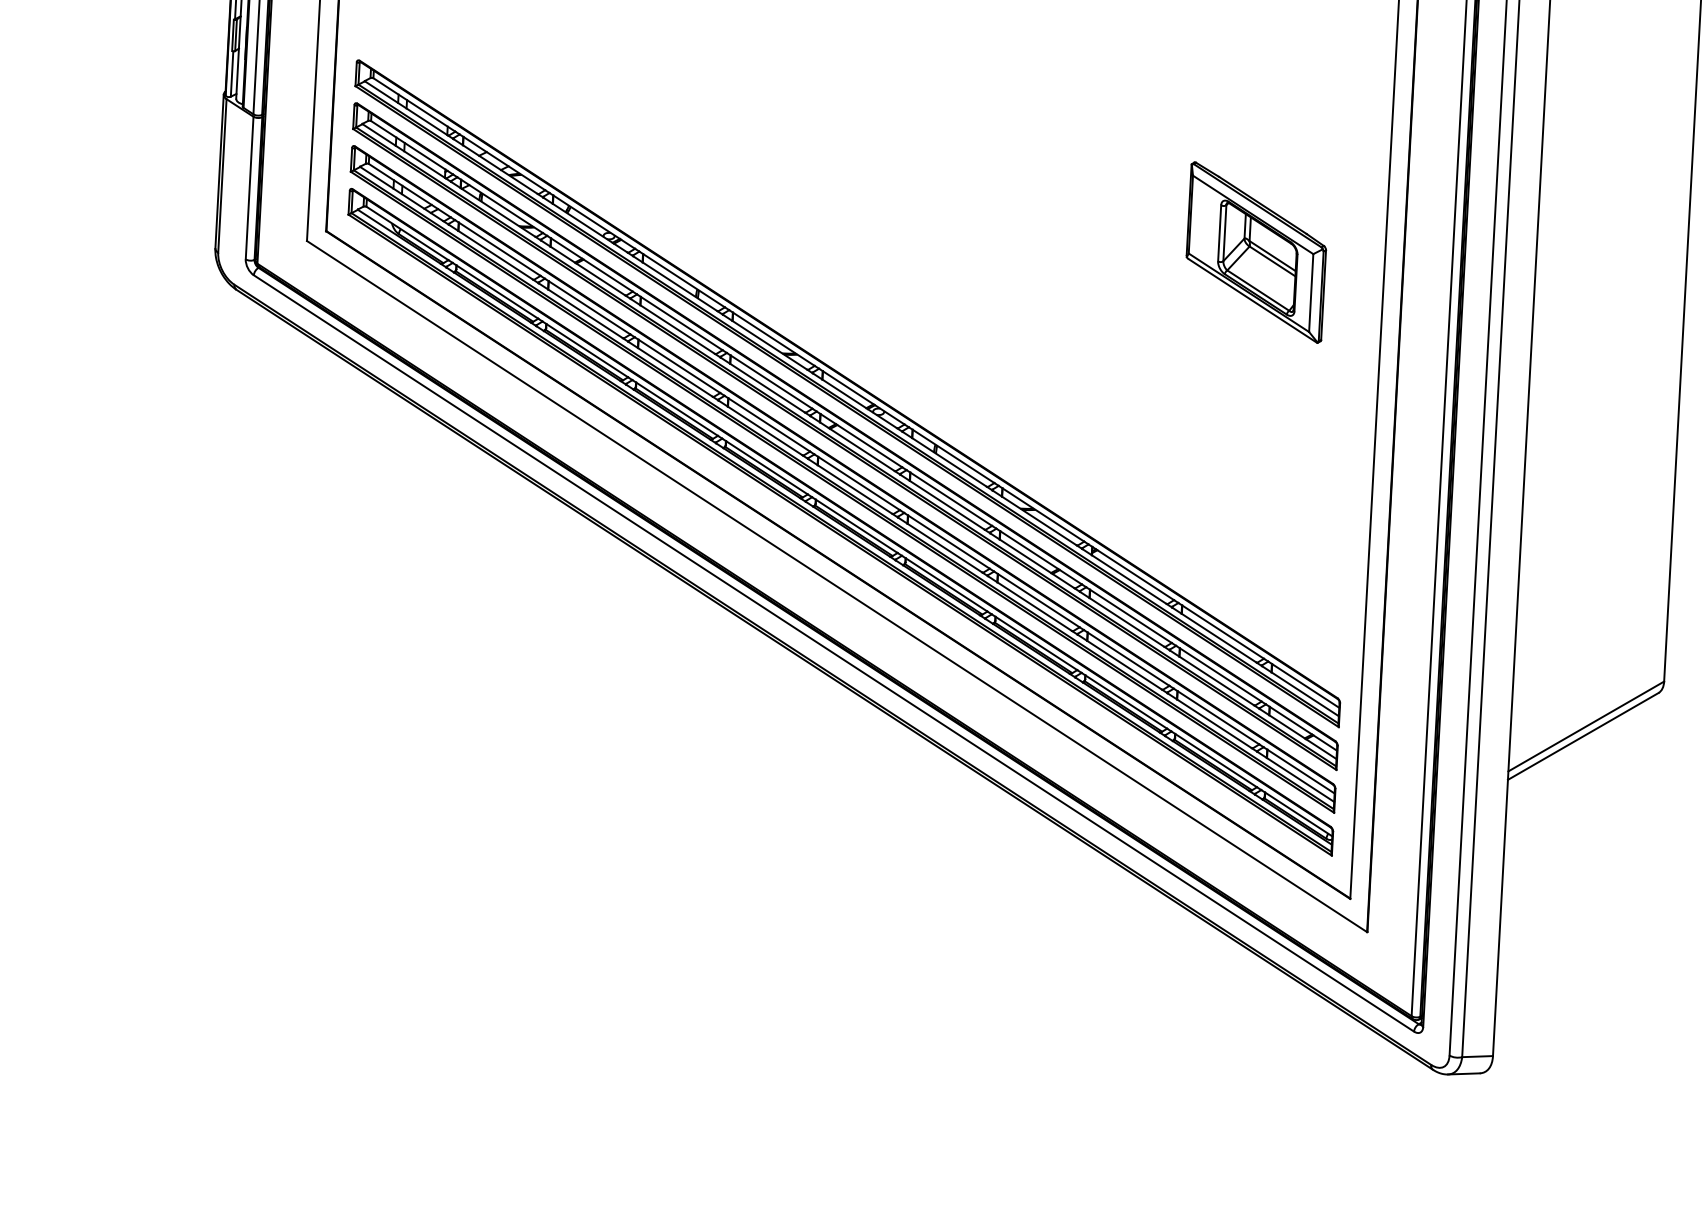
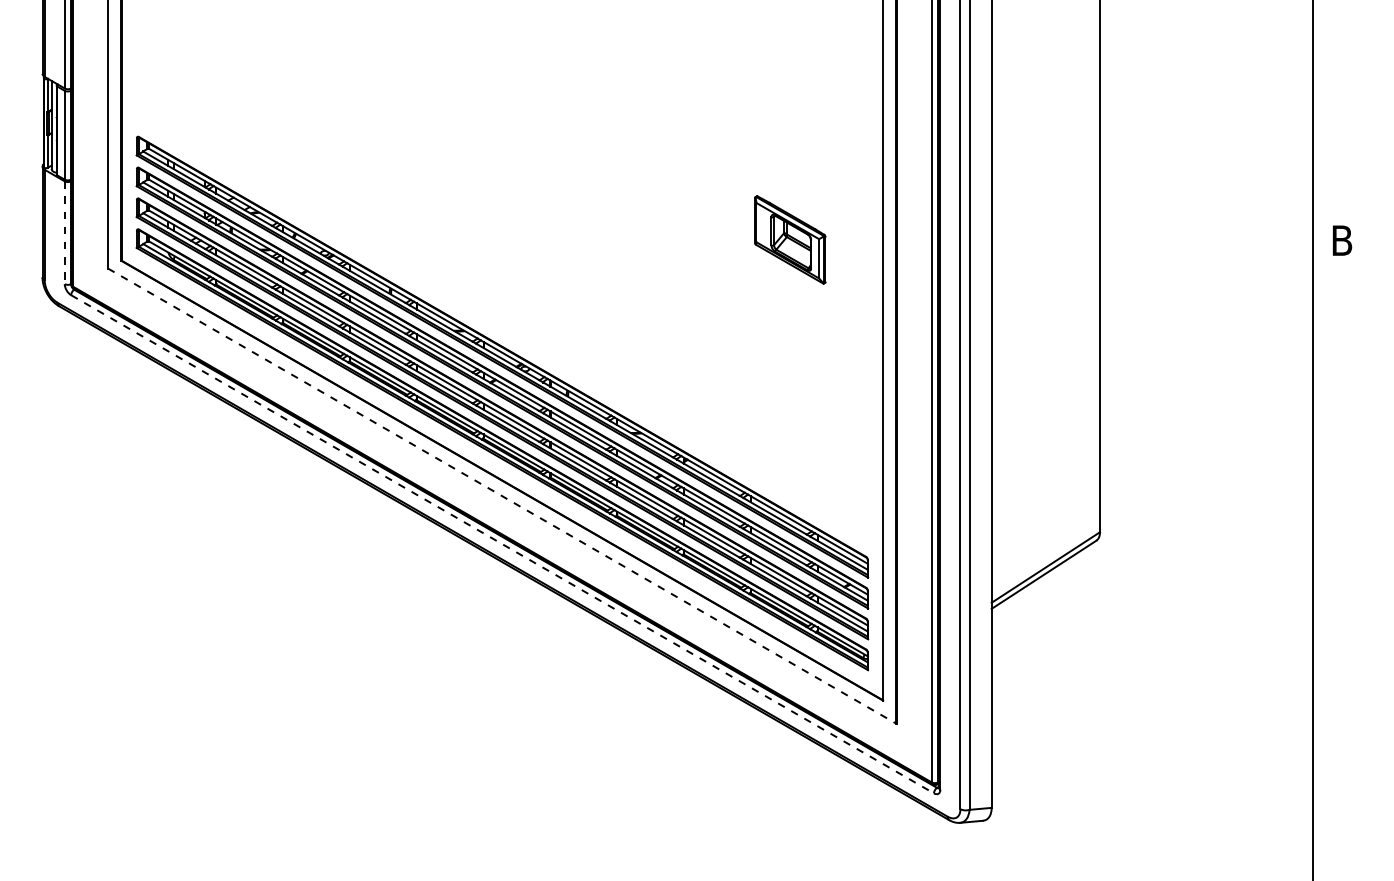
line: (249, 189) -> (64, 233), solid -> dashed
part: (1256, 251) -> (790, 239), size x0.7
line: (837, 587) -> (502, 496), solid -> dashed
line: (835, 653) -> (503, 544), solid -> dashed

